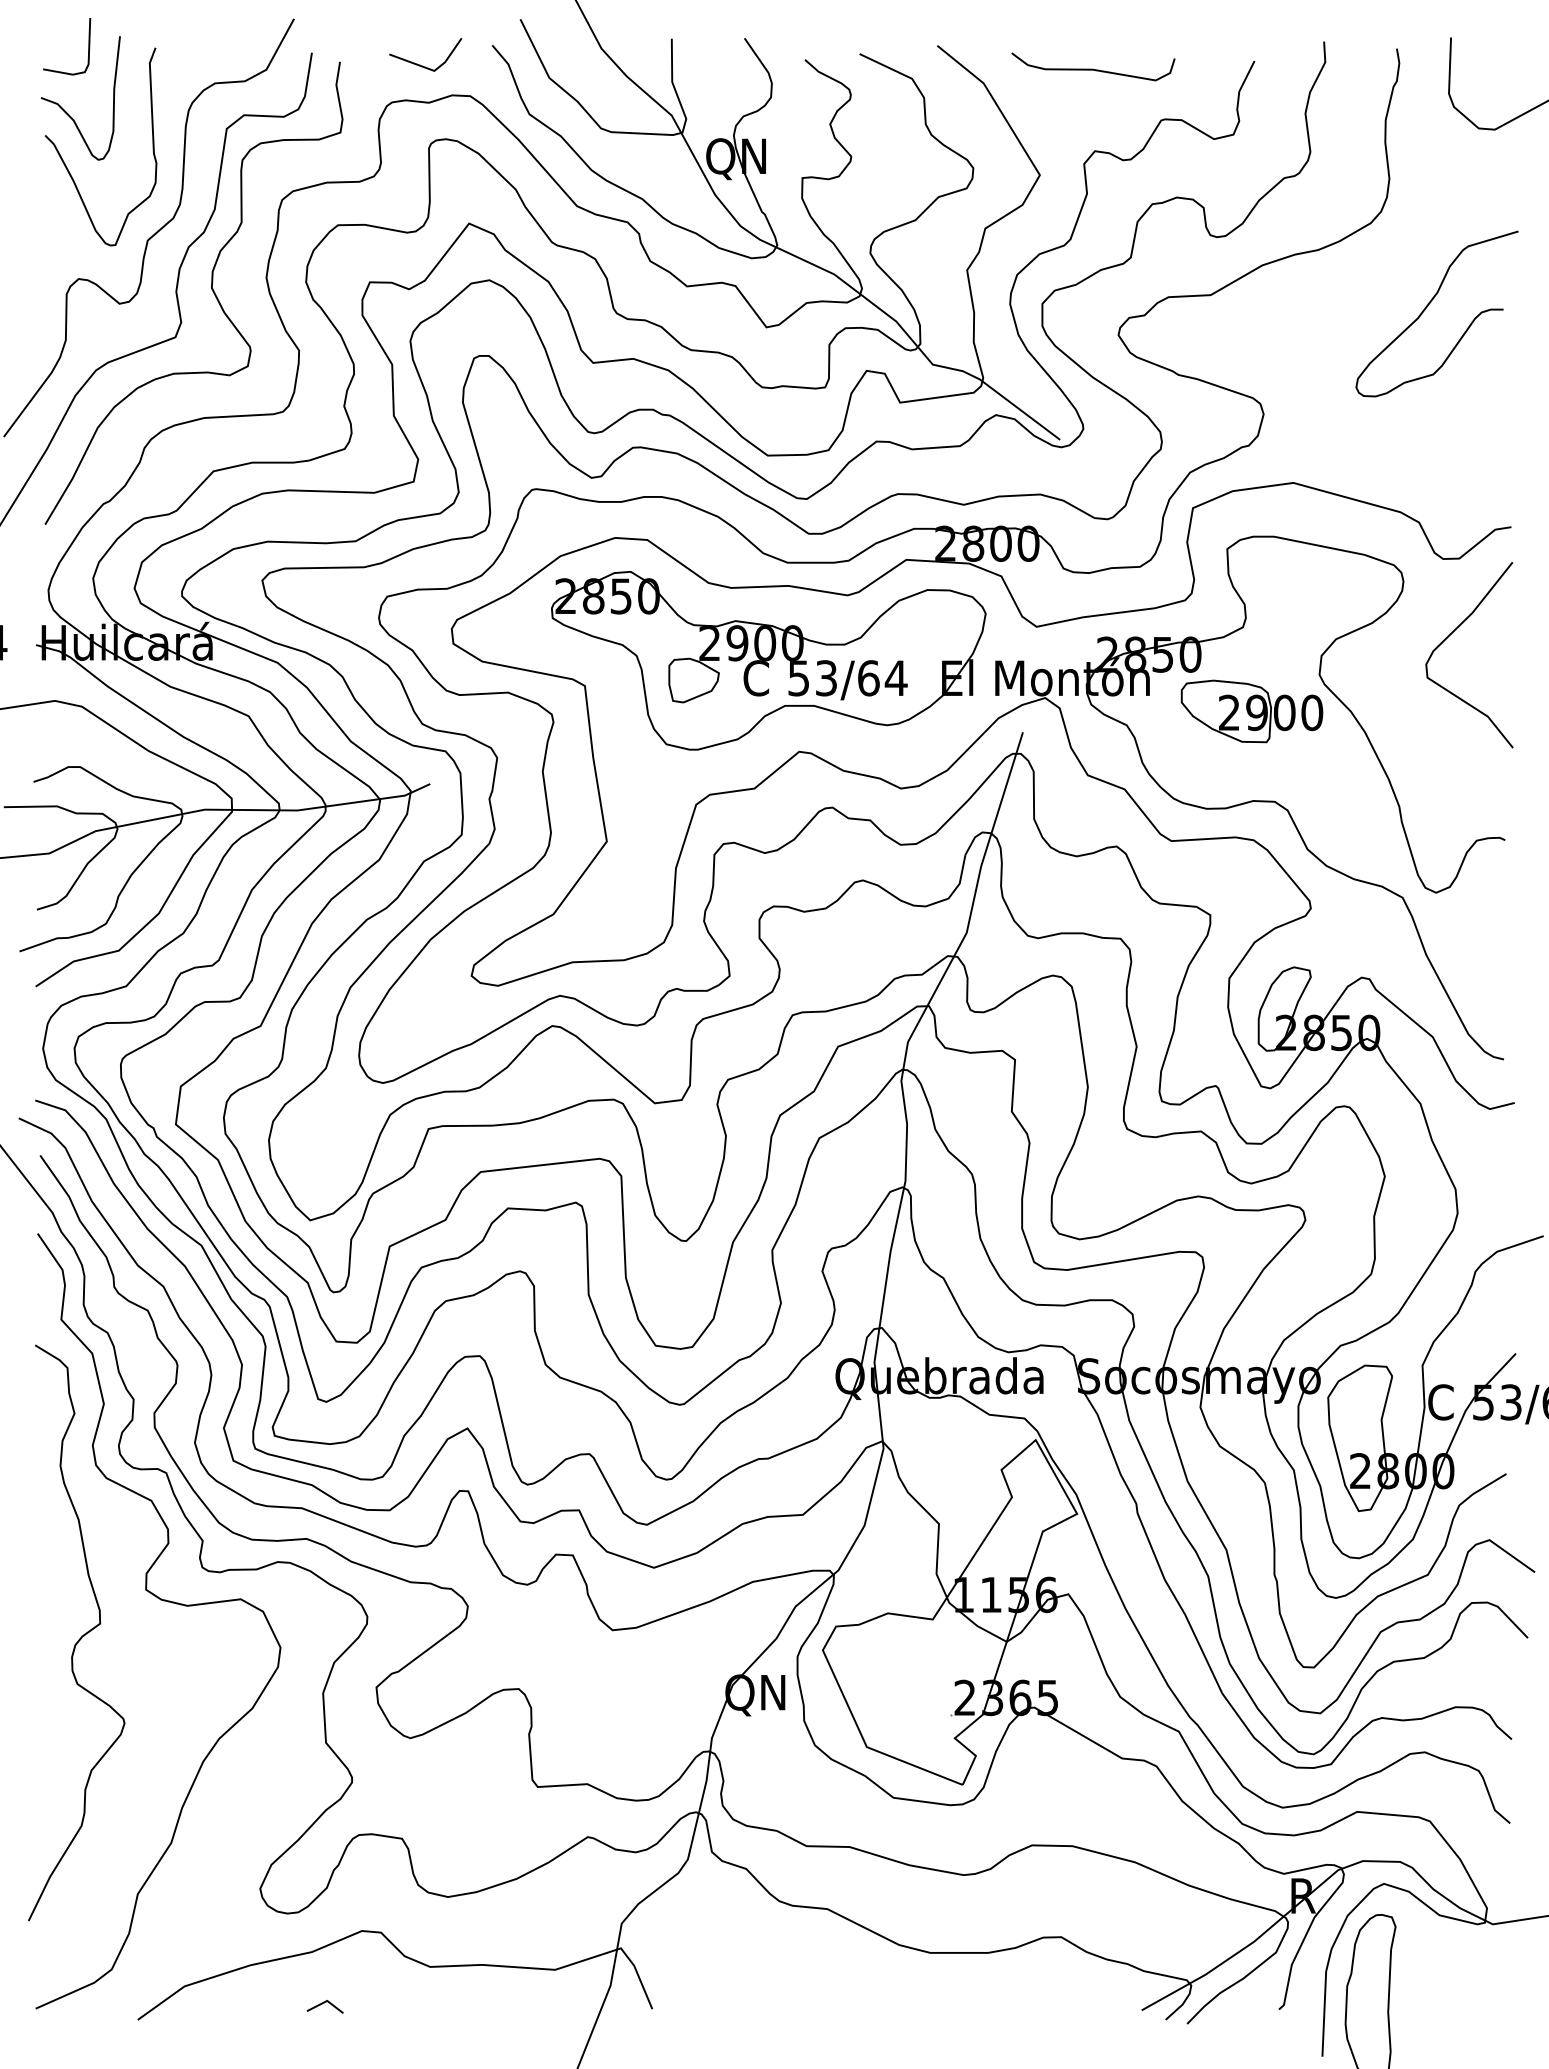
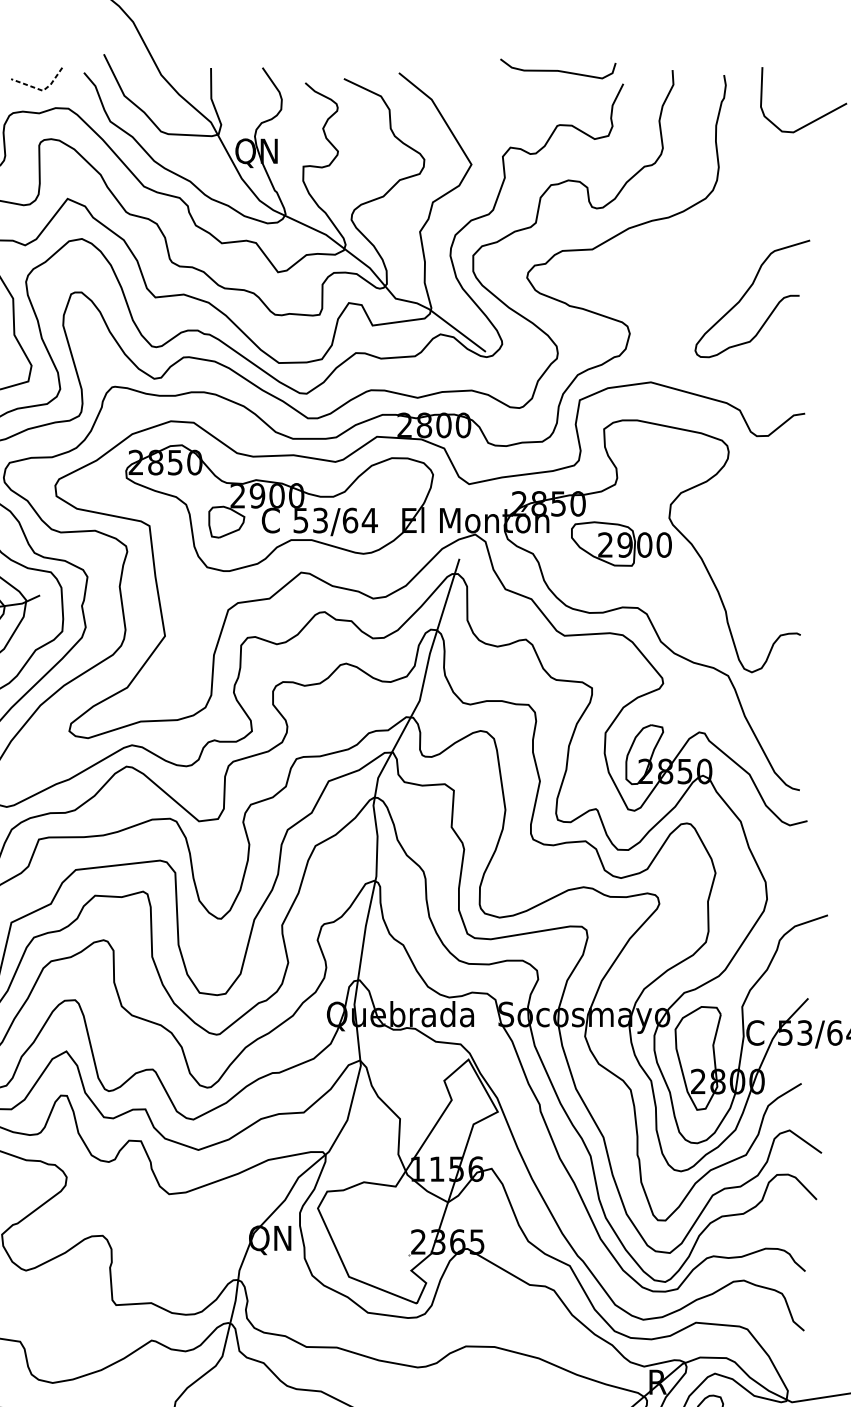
curve: (1093, 68) -> (558, 70), moved
line: (432, 70) -> (41, 90), solid -> dashed
curve: (1428, 306) -> (746, 293), moved
curve: (1450, 635) -> (762, 490), removed

